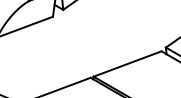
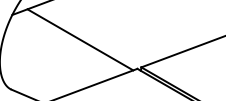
line: (47, 55) -> (79, 38), added

